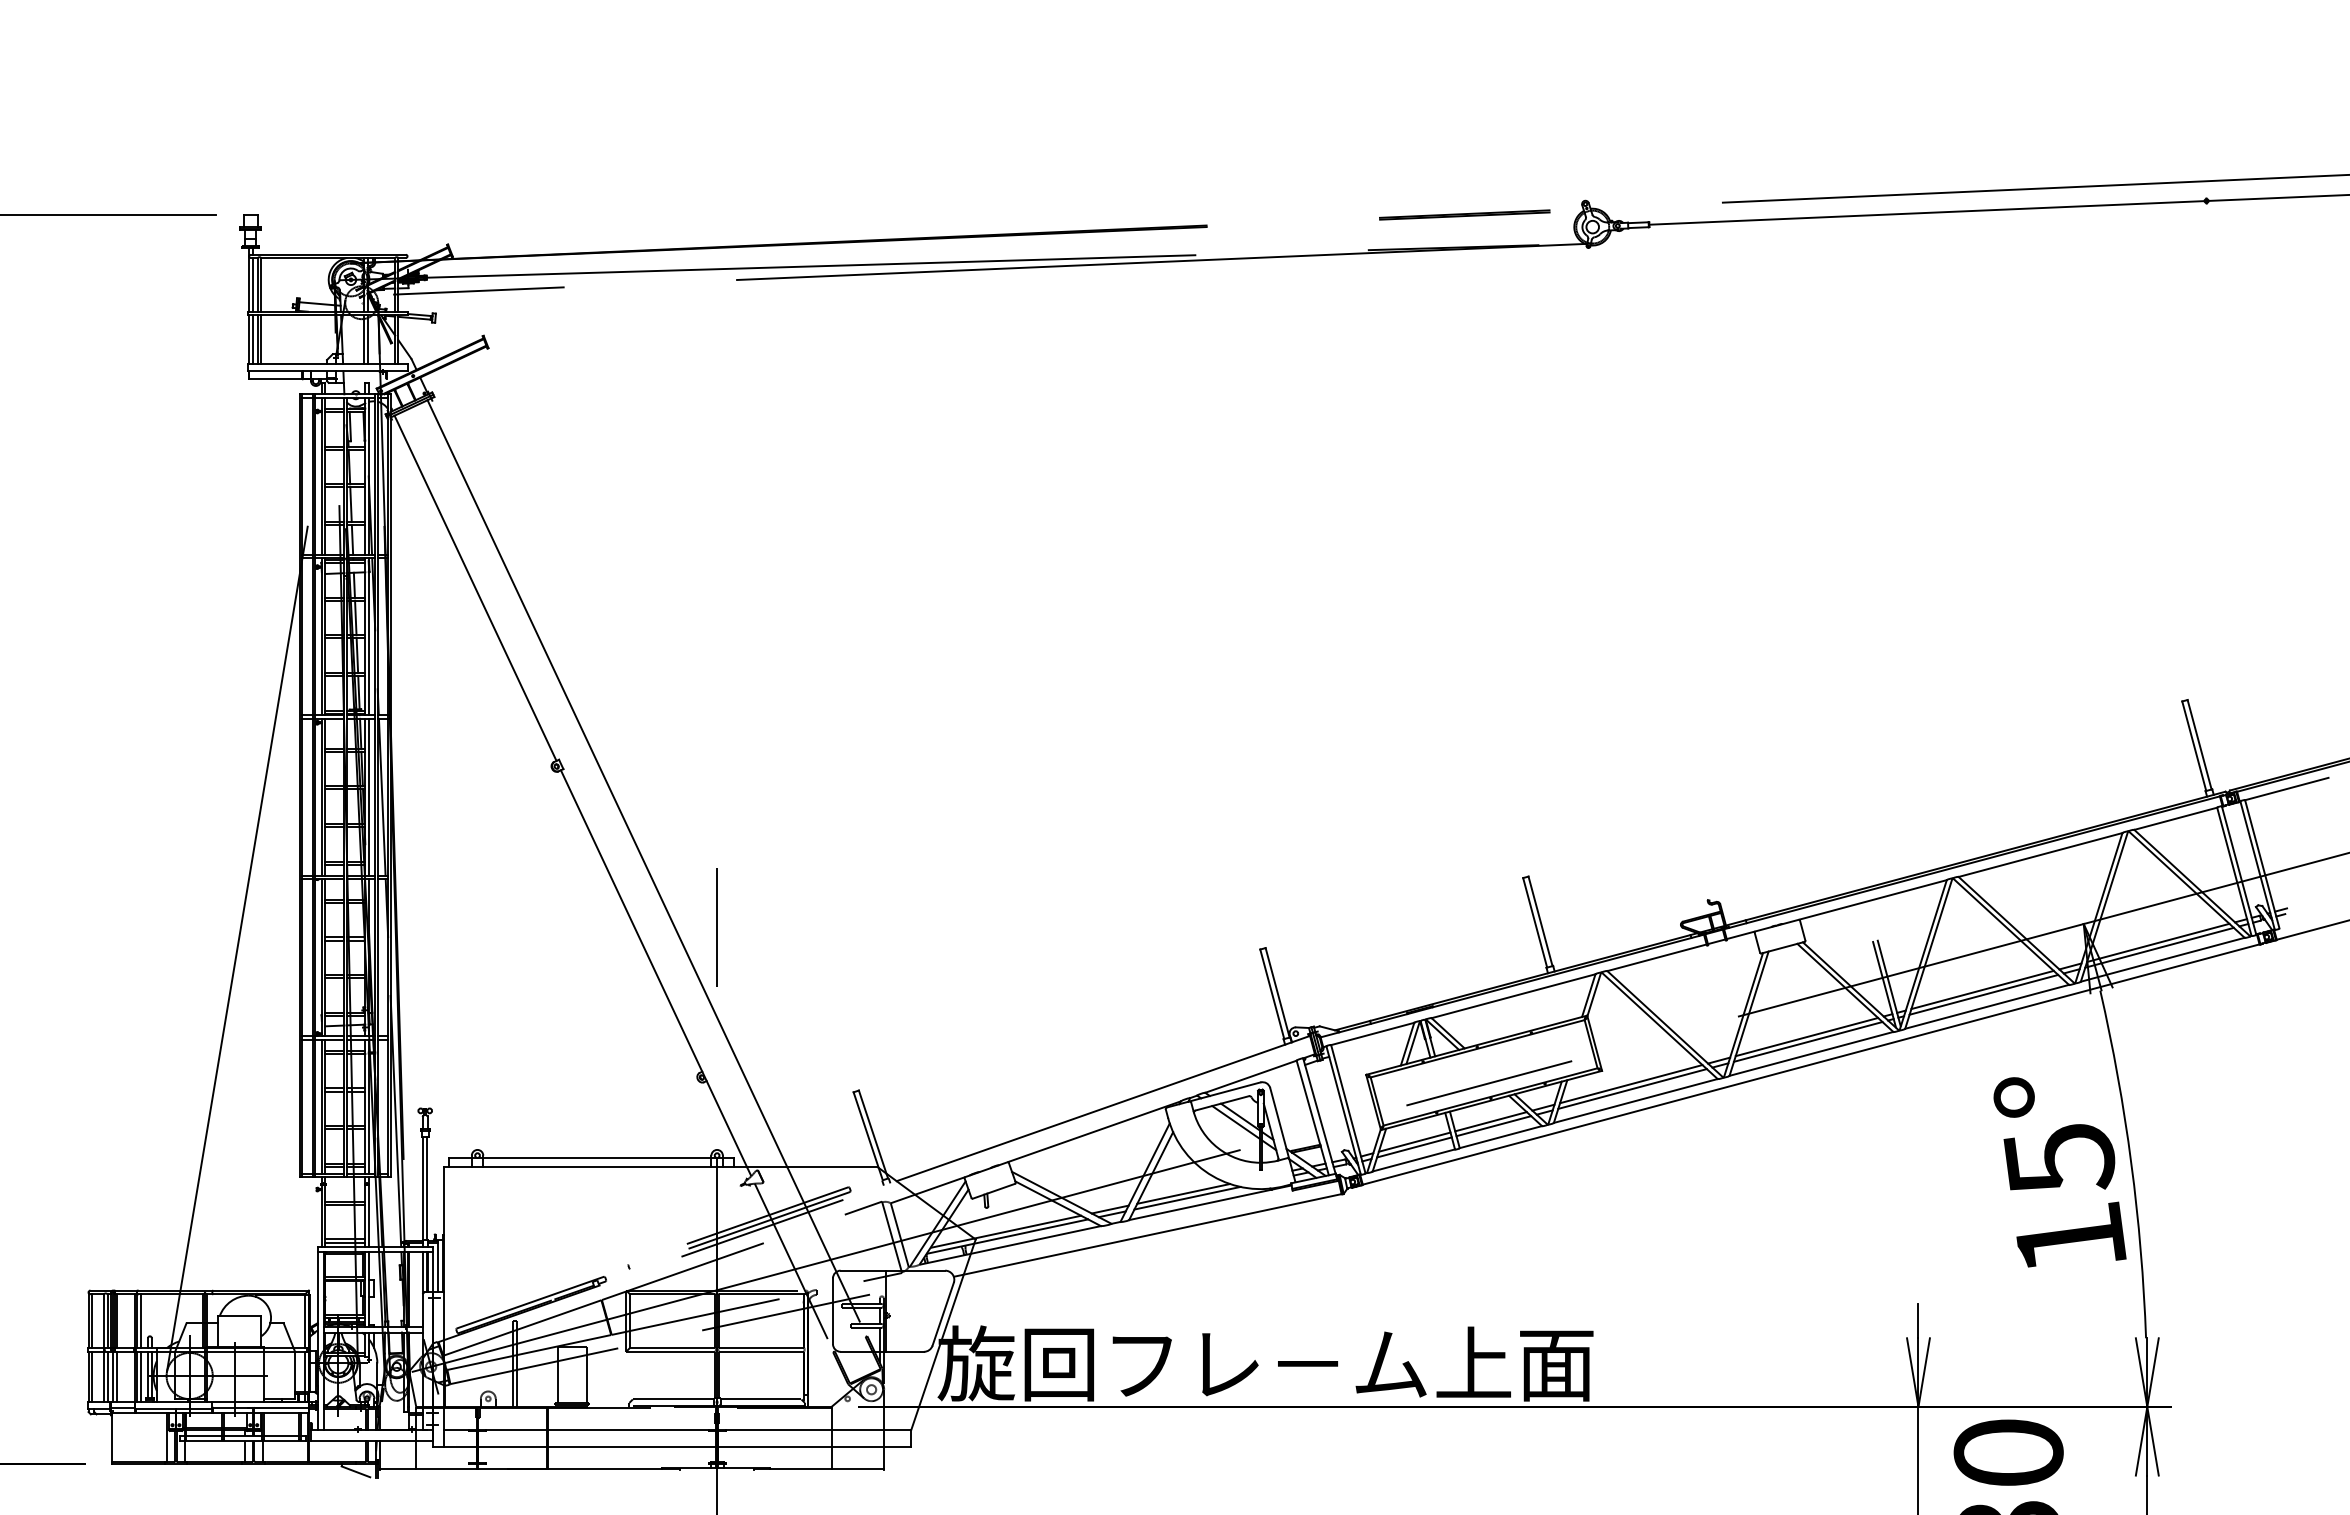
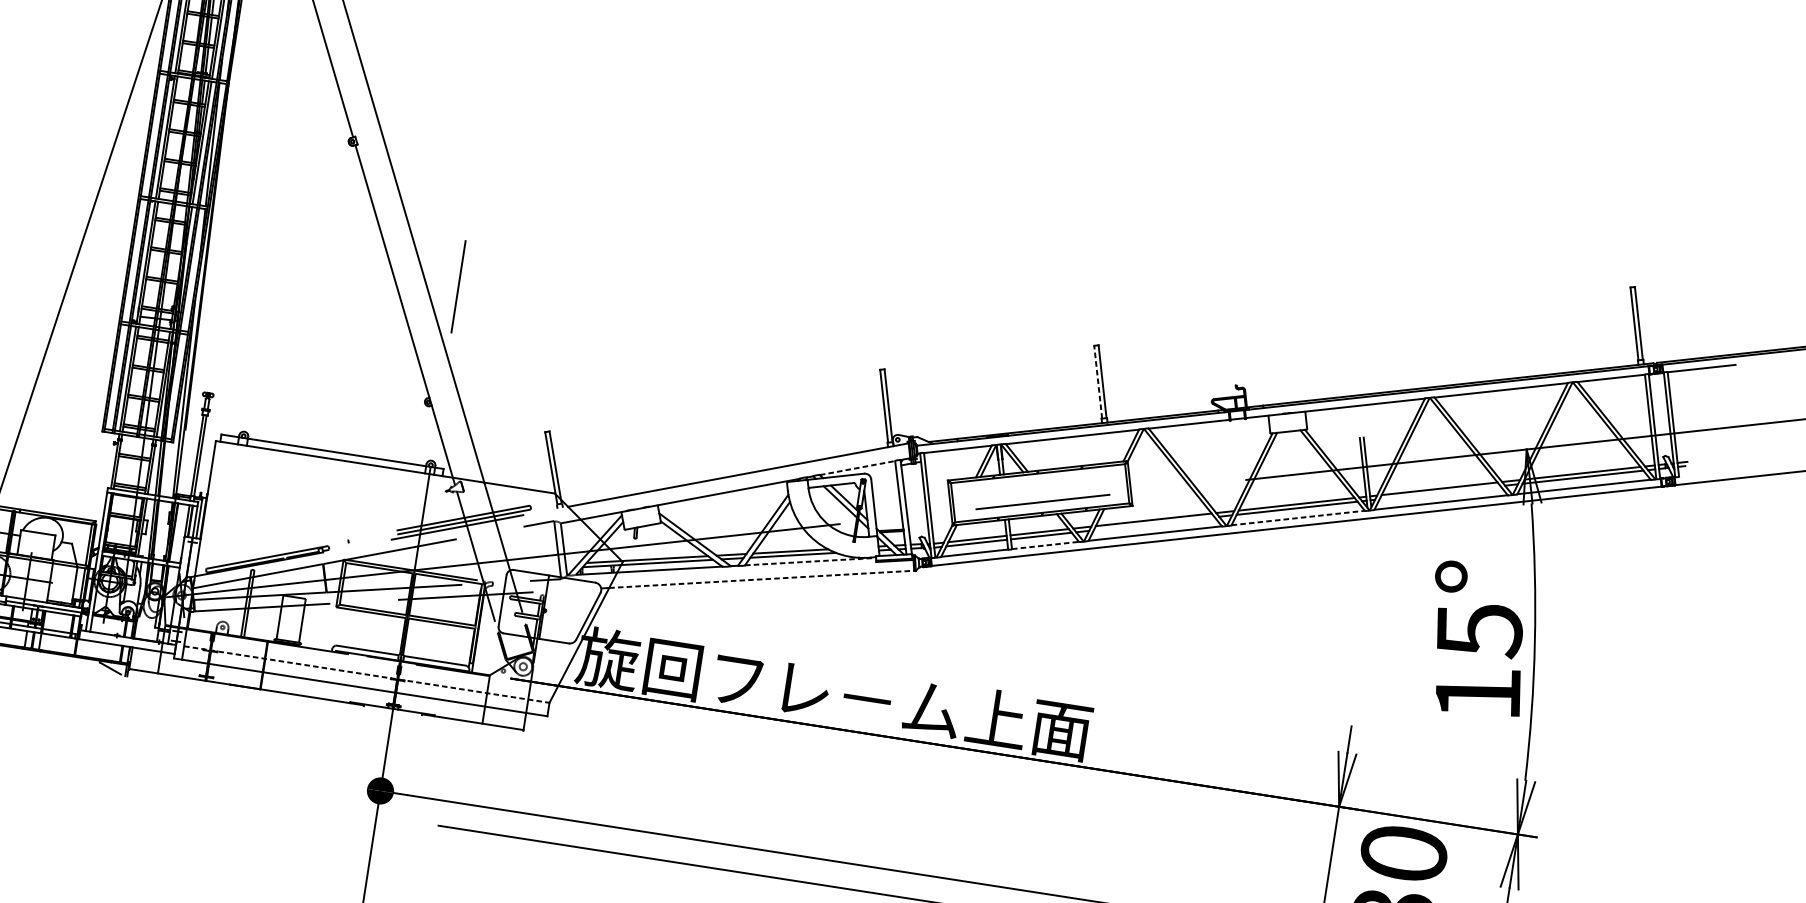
line: (1535, 922) -> (1098, 381), solid -> dashed
line: (1983, 994) -> (1439, 492), removed
line: (1811, 1053) -> (1298, 517), solid -> dashed
line: (1251, 1076) -> (857, 467), solid -> dashed
line: (1632, 1088) -> (1154, 523), removed
line: (1500, 1137) -> (1045, 545), solid -> dashed
line: (1210, 1202) -> (810, 561), solid -> dashed
line: (1153, 1234) -> (762, 579), solid -> dashed
line: (677, 1429) -> (366, 674), solid -> dashed

